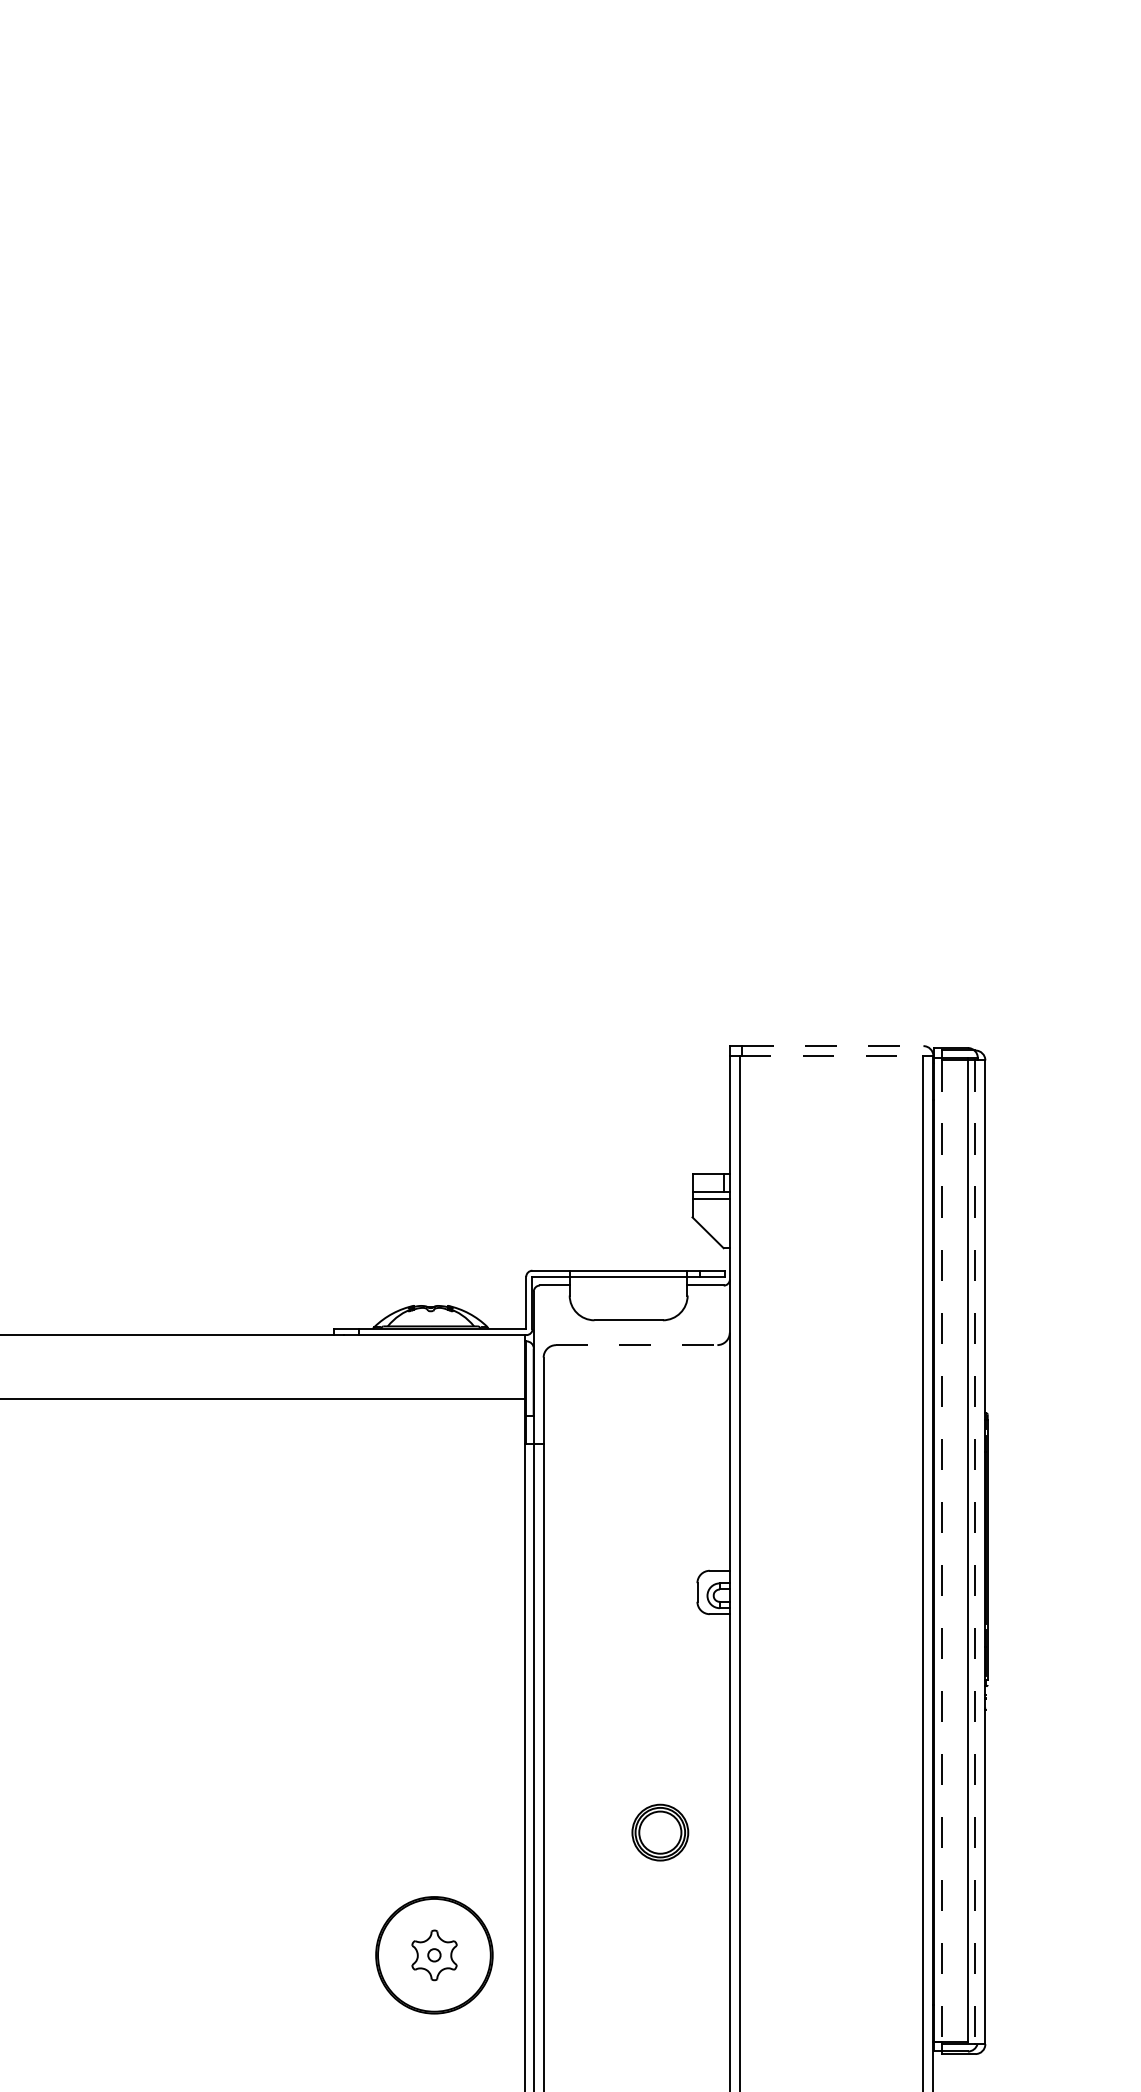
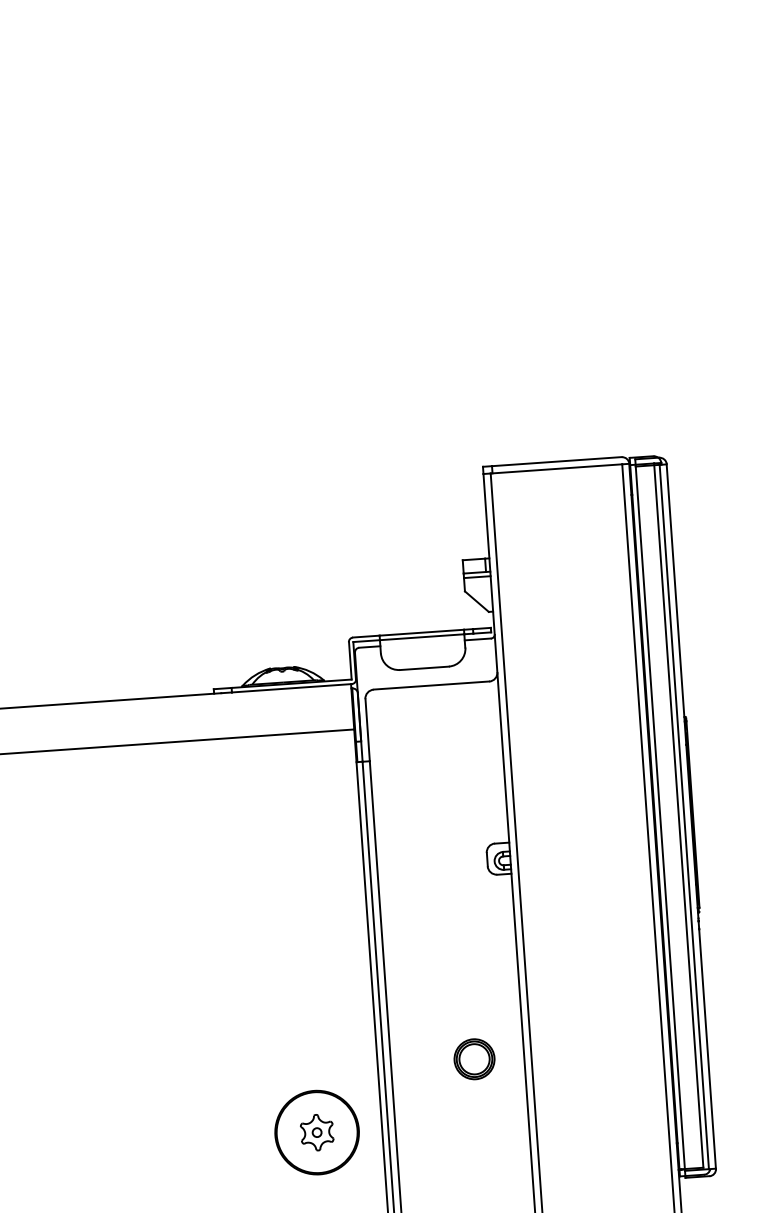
line: (832, 1045) -> (556, 461), dashed -> solid
line: (831, 1056) -> (556, 469), dashed -> solid
line: (636, 1344) -> (431, 685), dashed -> solid
line: (942, 1552) -> (660, 818), dashed -> solid
line: (975, 1552) -> (684, 817), dashed -> solid
part: (660, 1832) -> (474, 1059), moved

